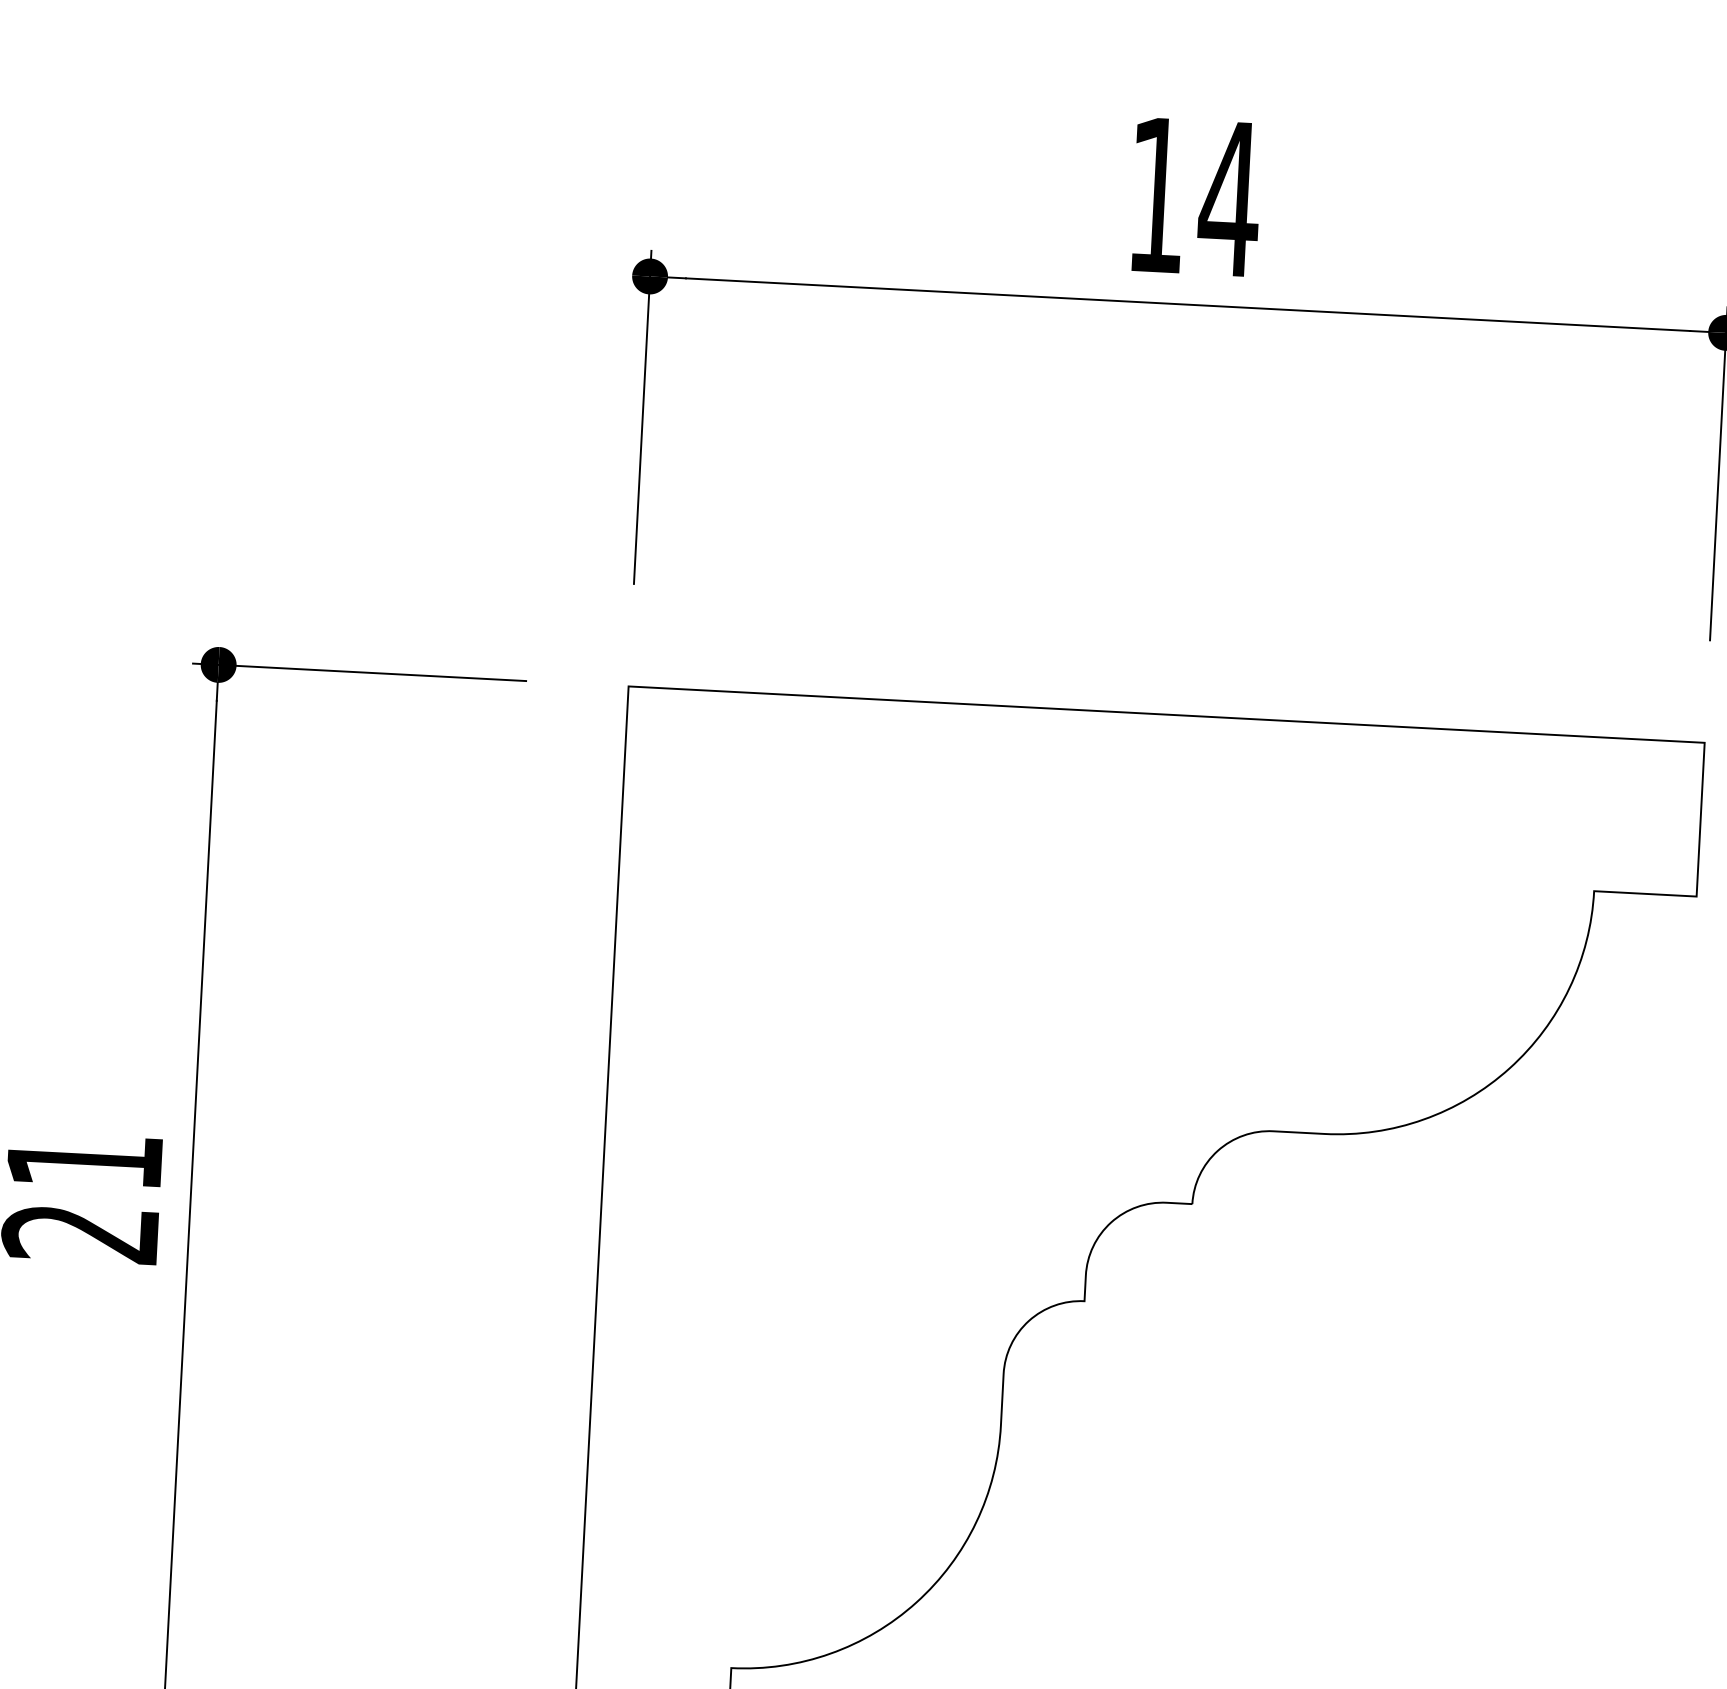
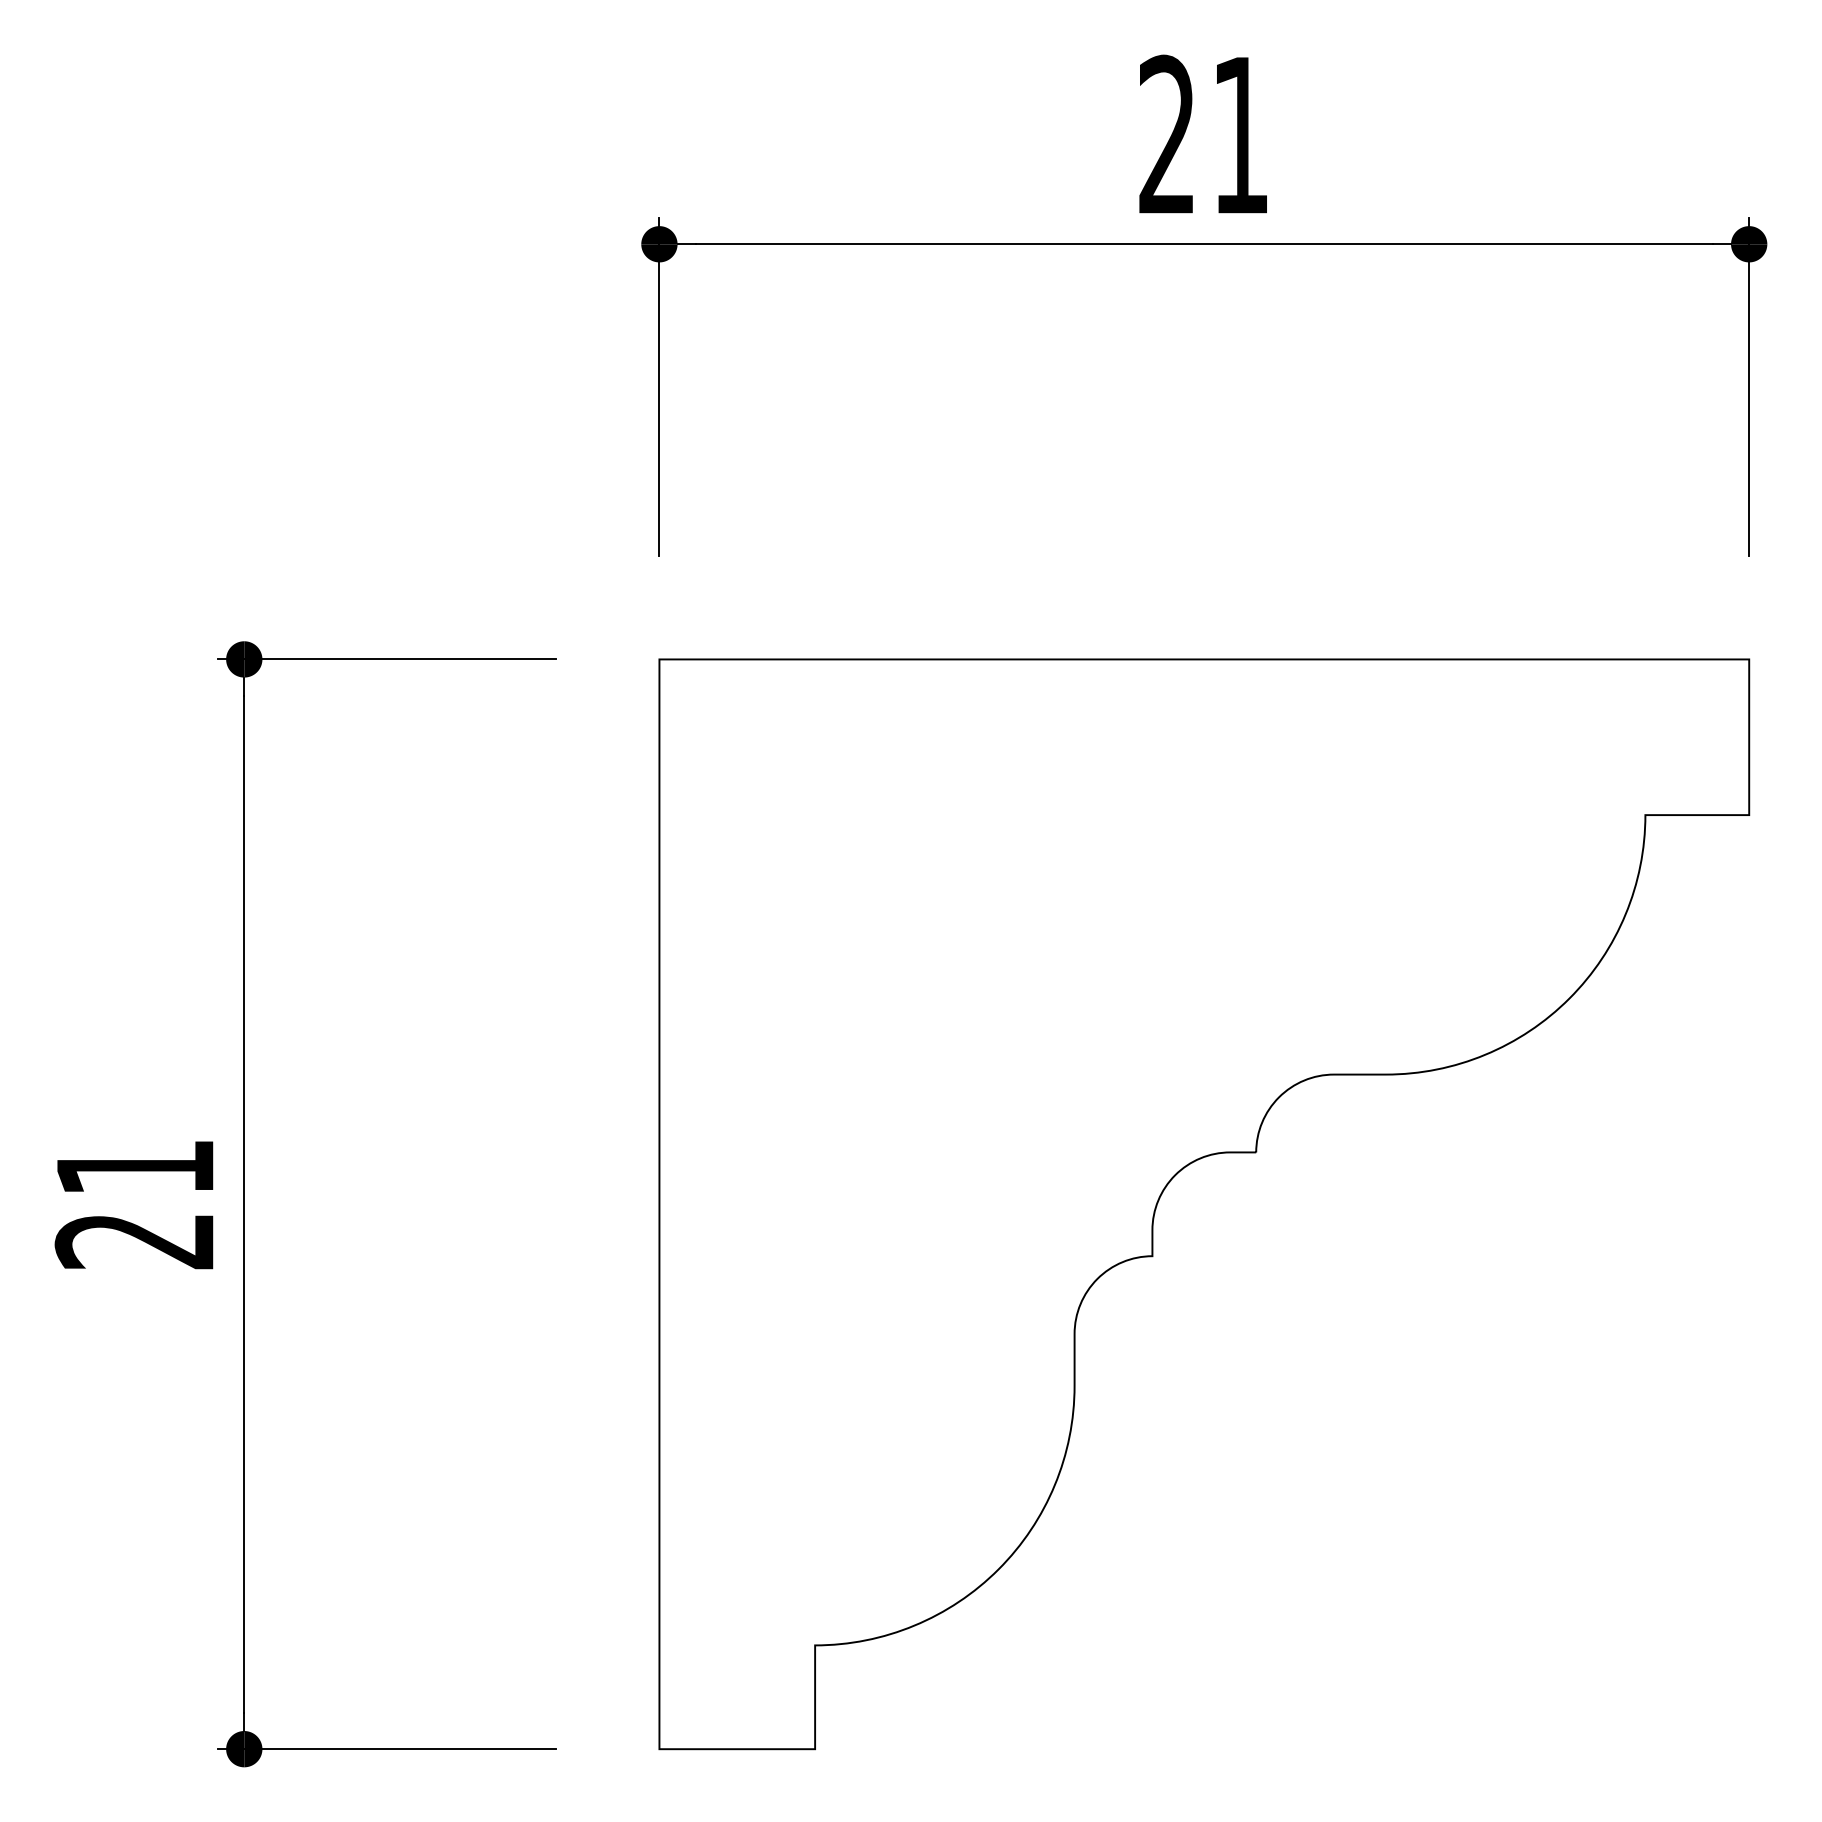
text: (1195, 195) -> (1205, 133), 14 -> 21

